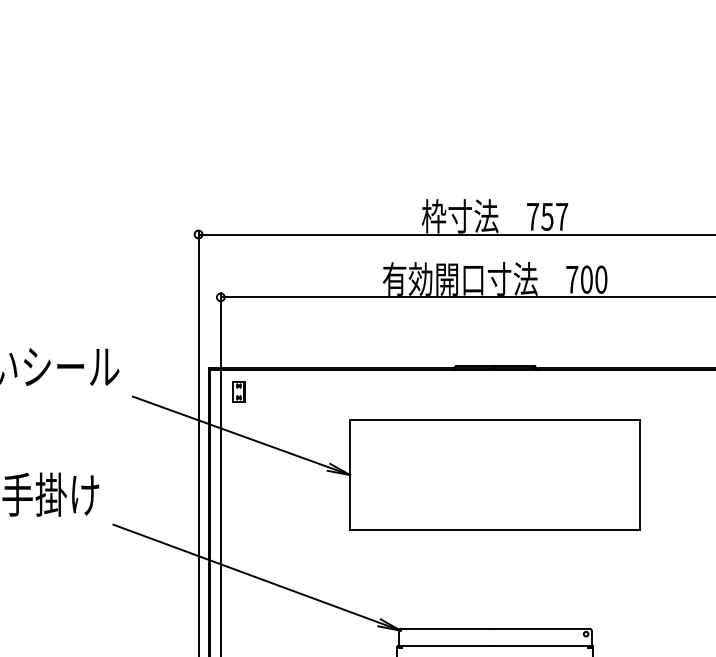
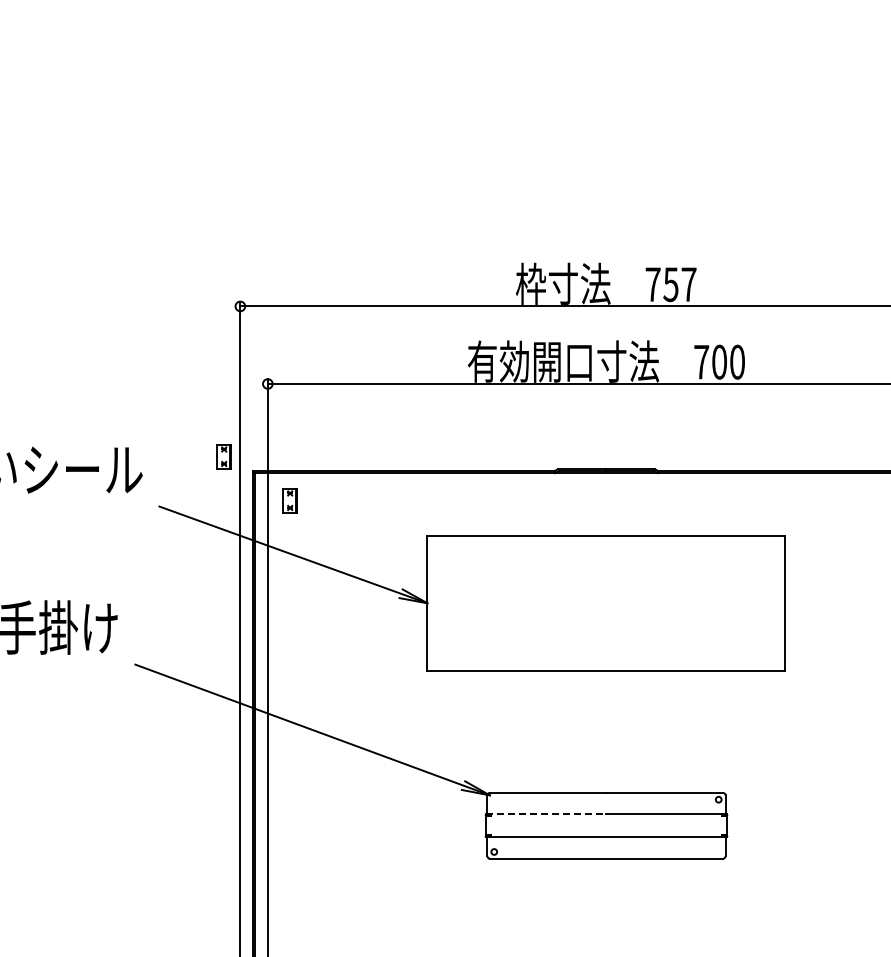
part: (184, 356) -> (223, 456), added
line: (446, 646) -> (546, 814), solid -> dashed

